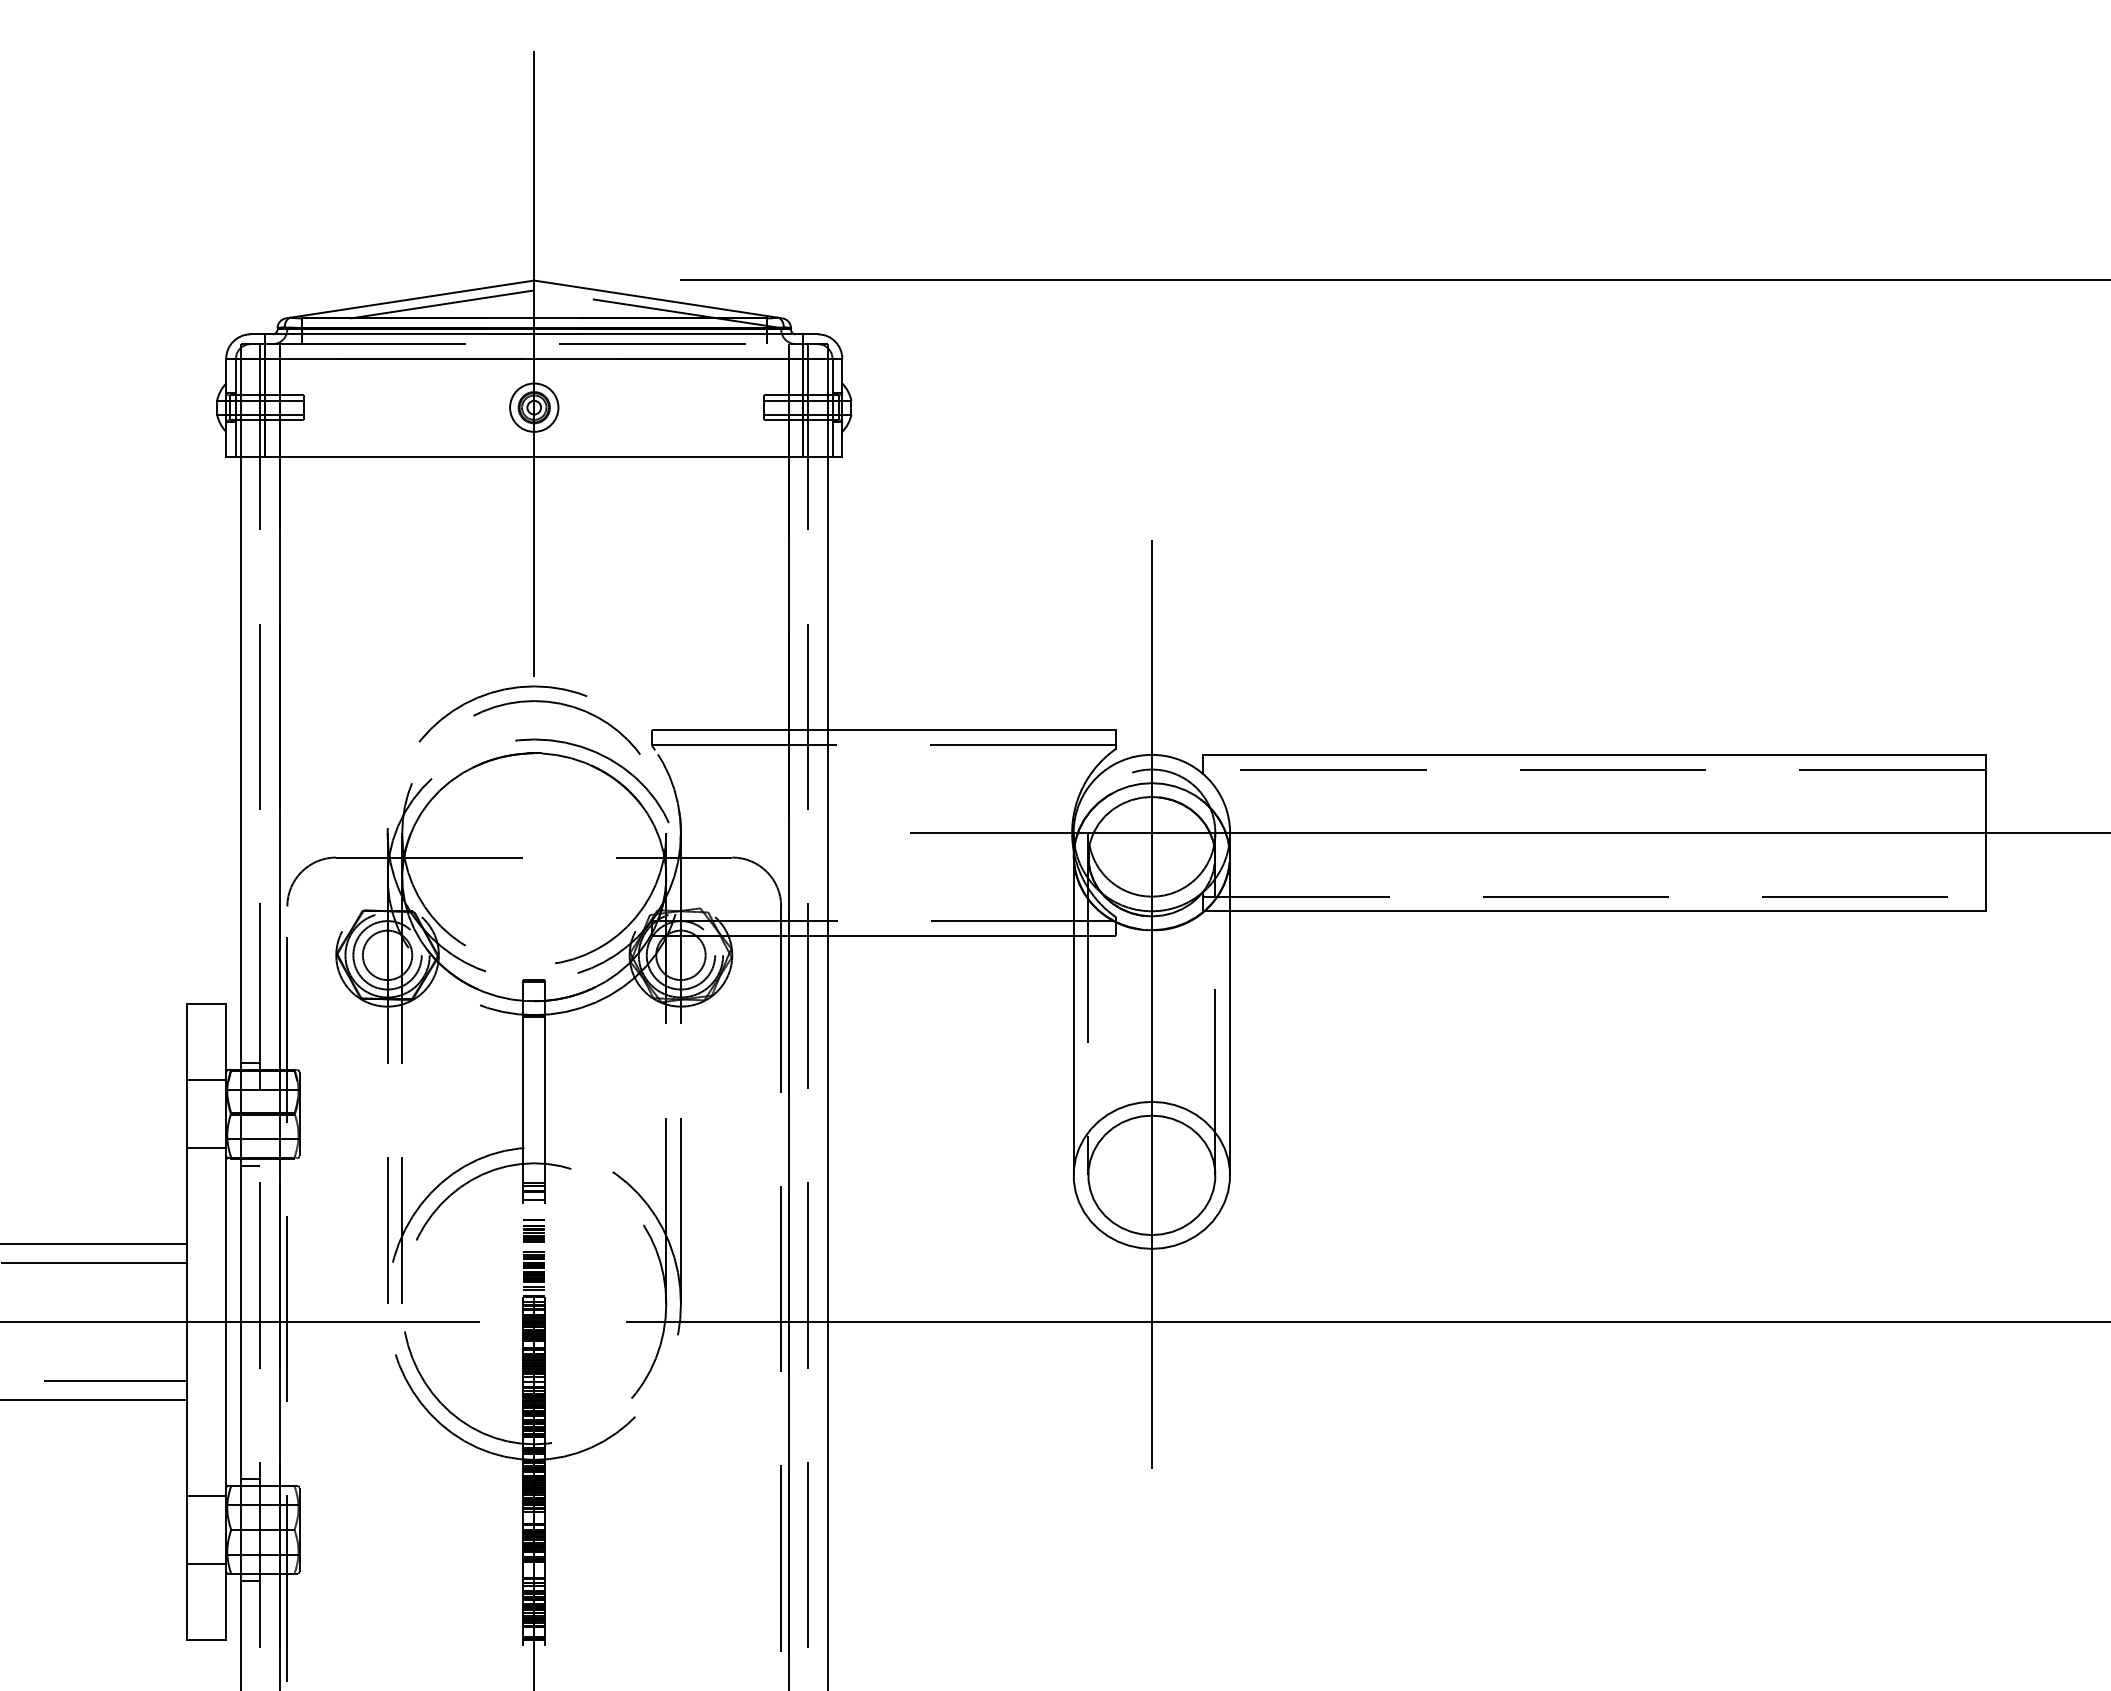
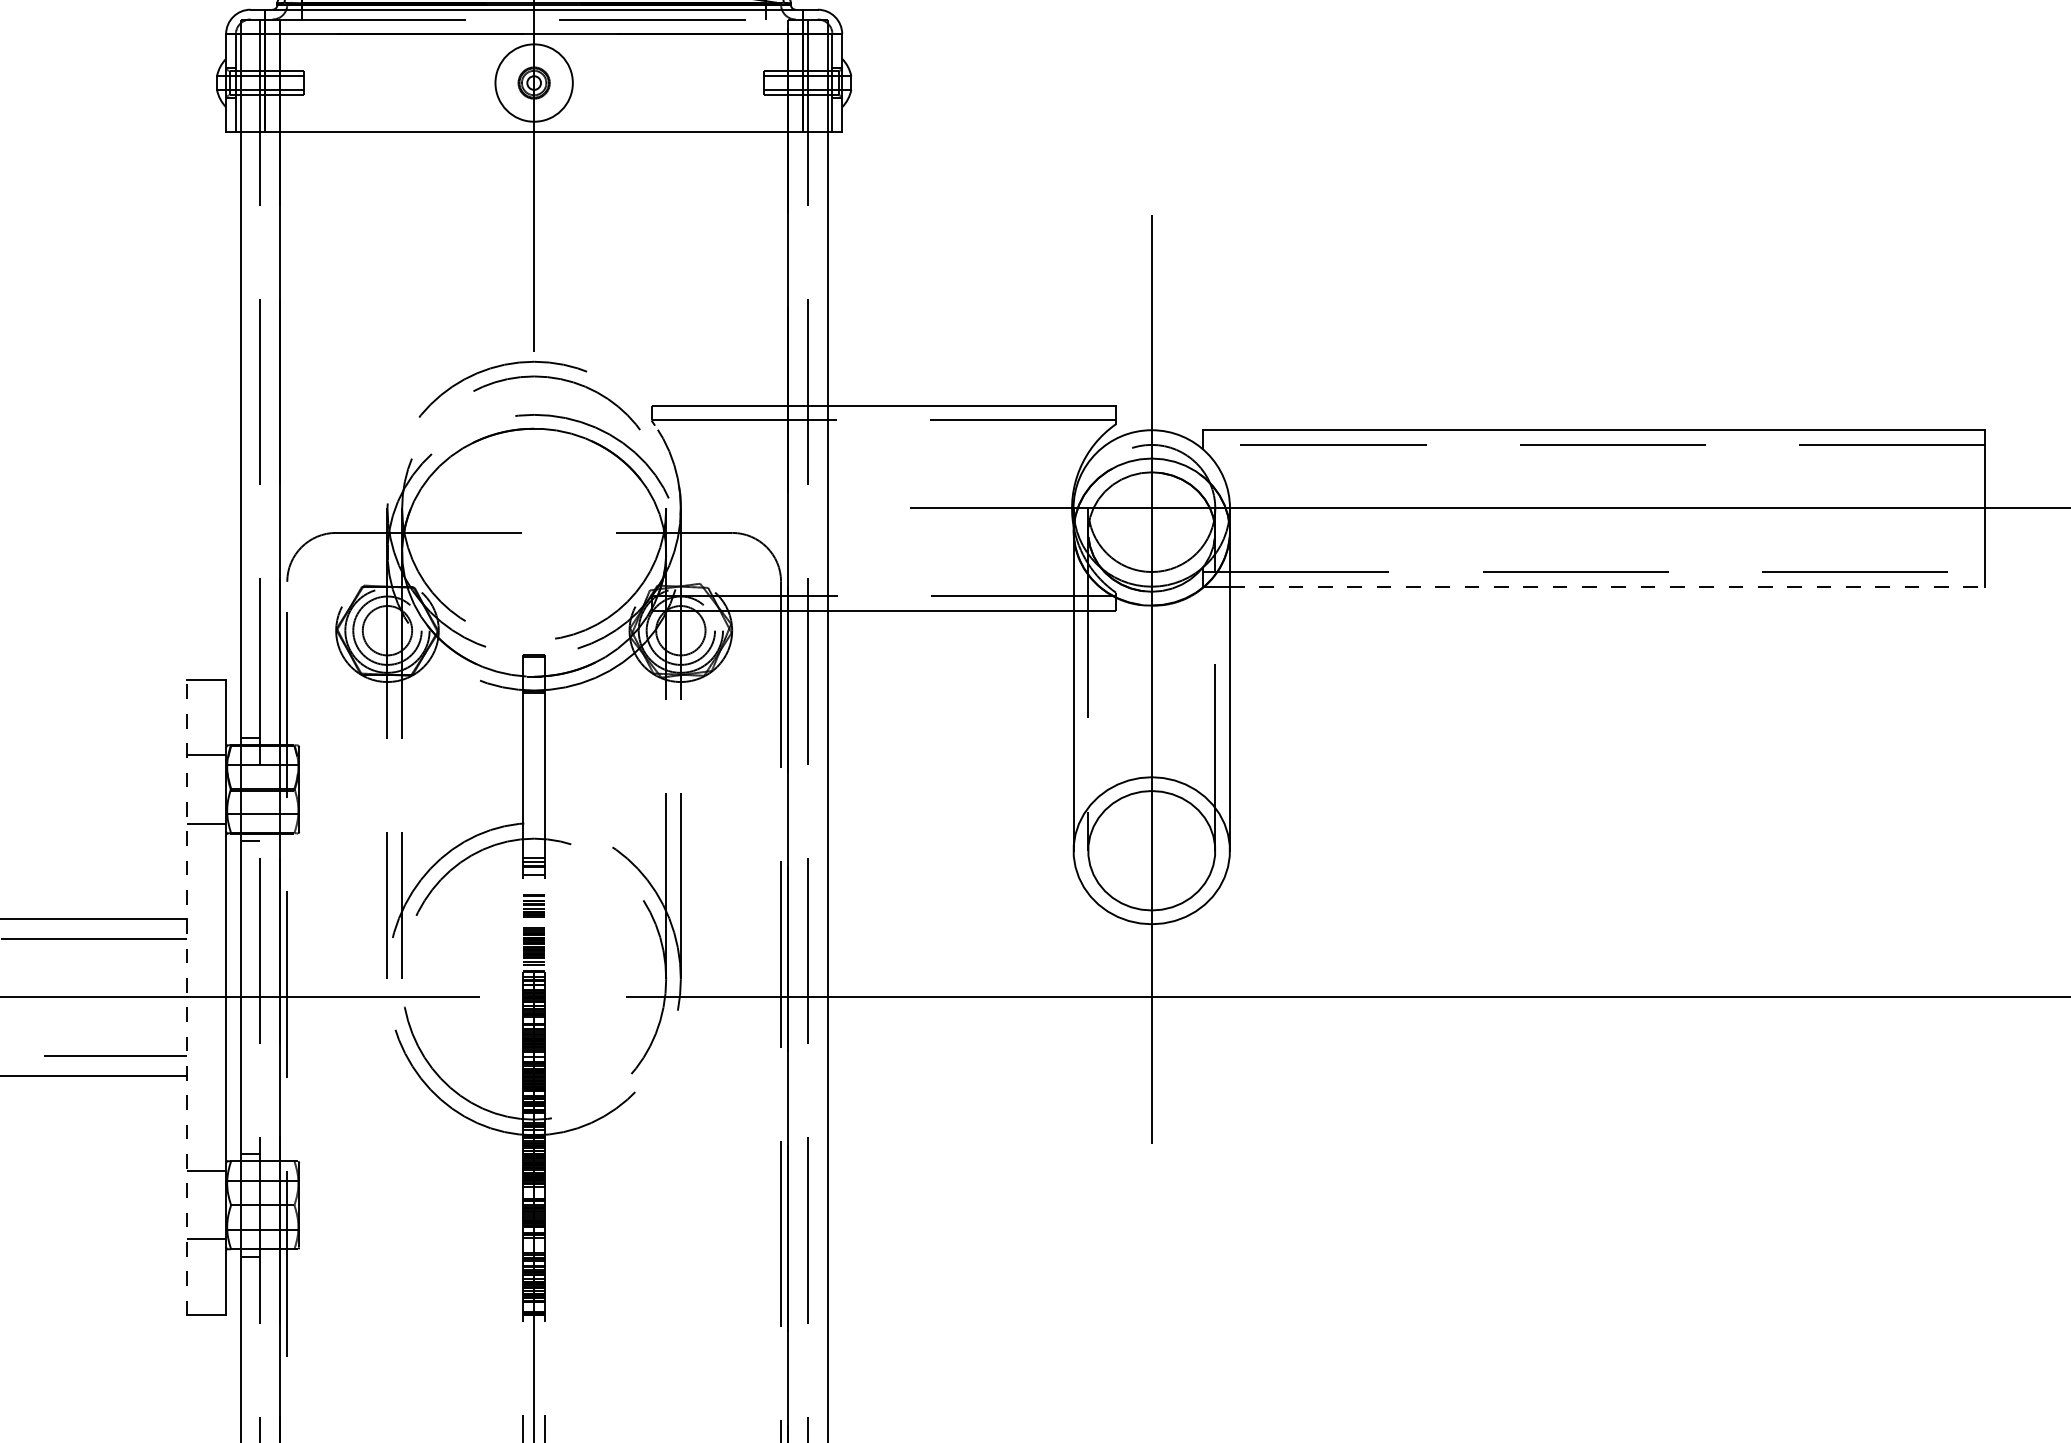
circle: (534, 407) -> (534, 82), size x1.6
line: (1607, 911) -> (1607, 586), solid -> dashed
line: (187, 1322) -> (187, 997), solid -> dashed

